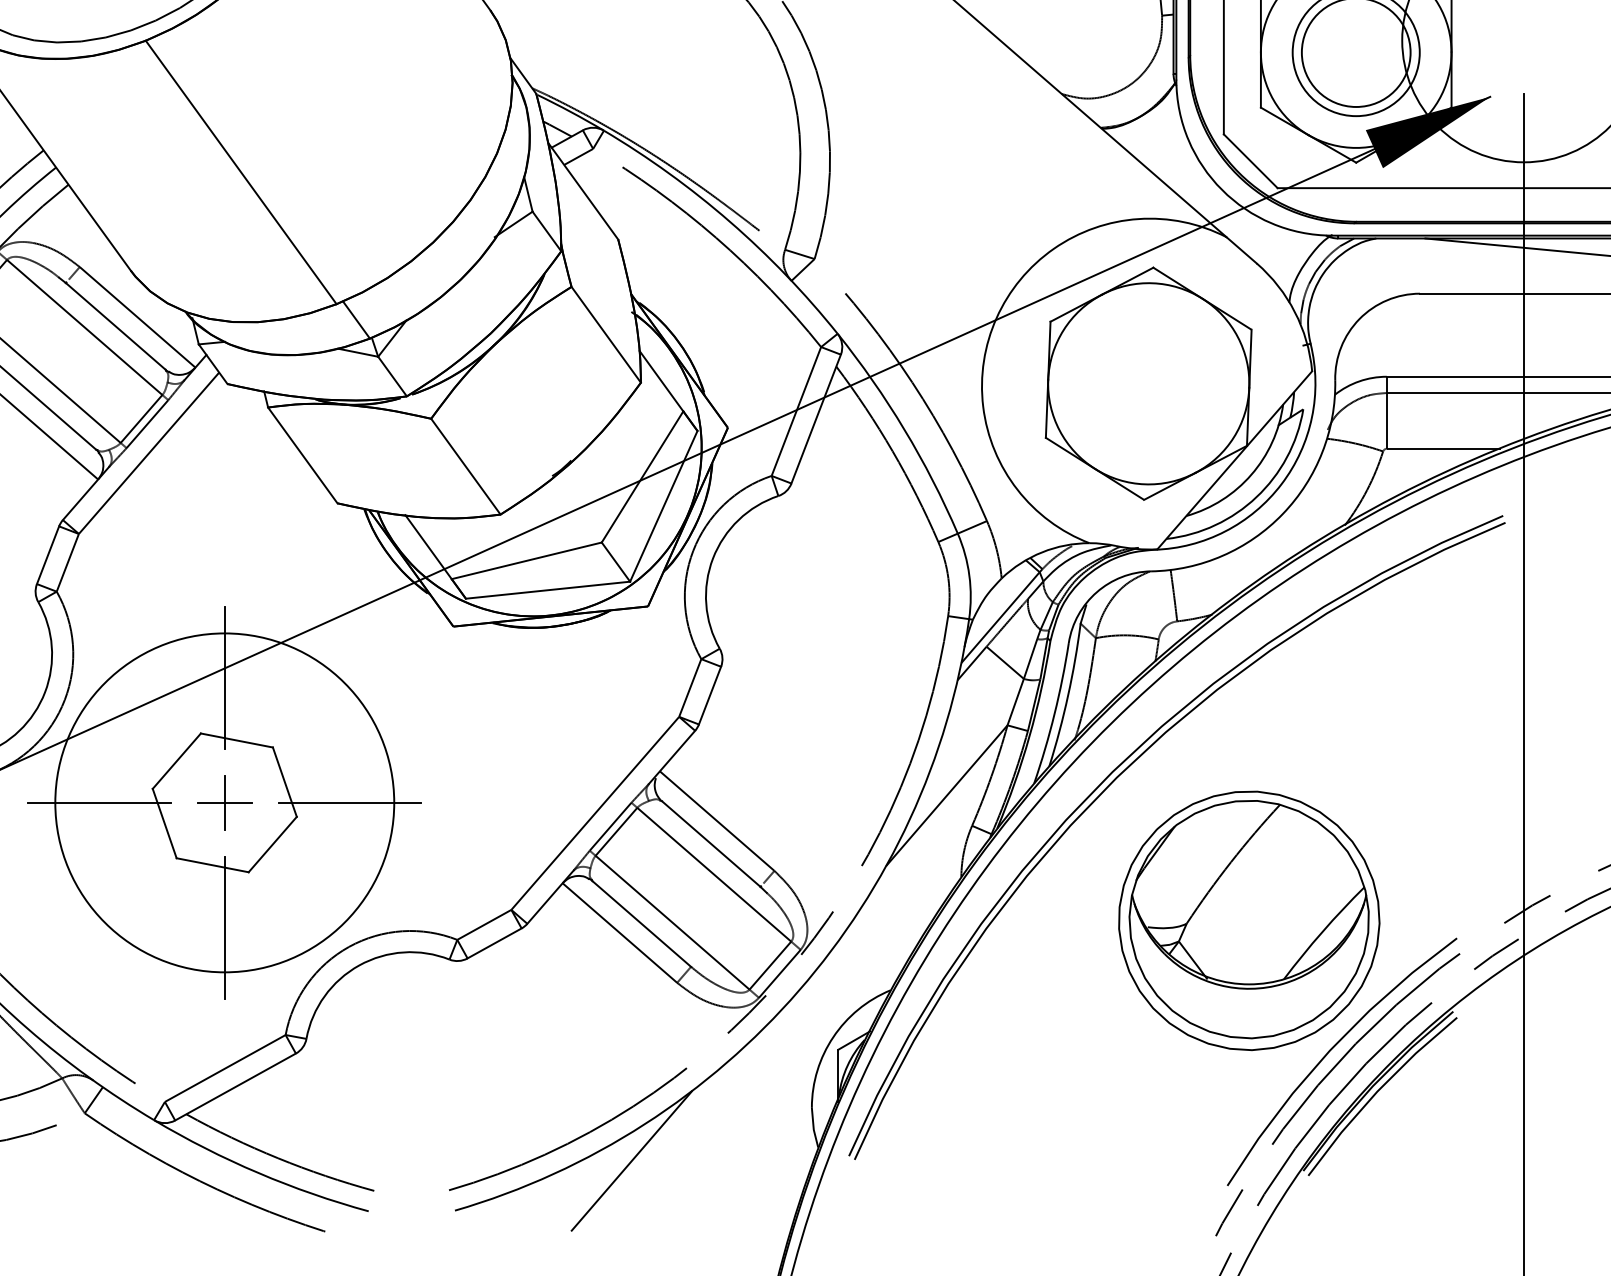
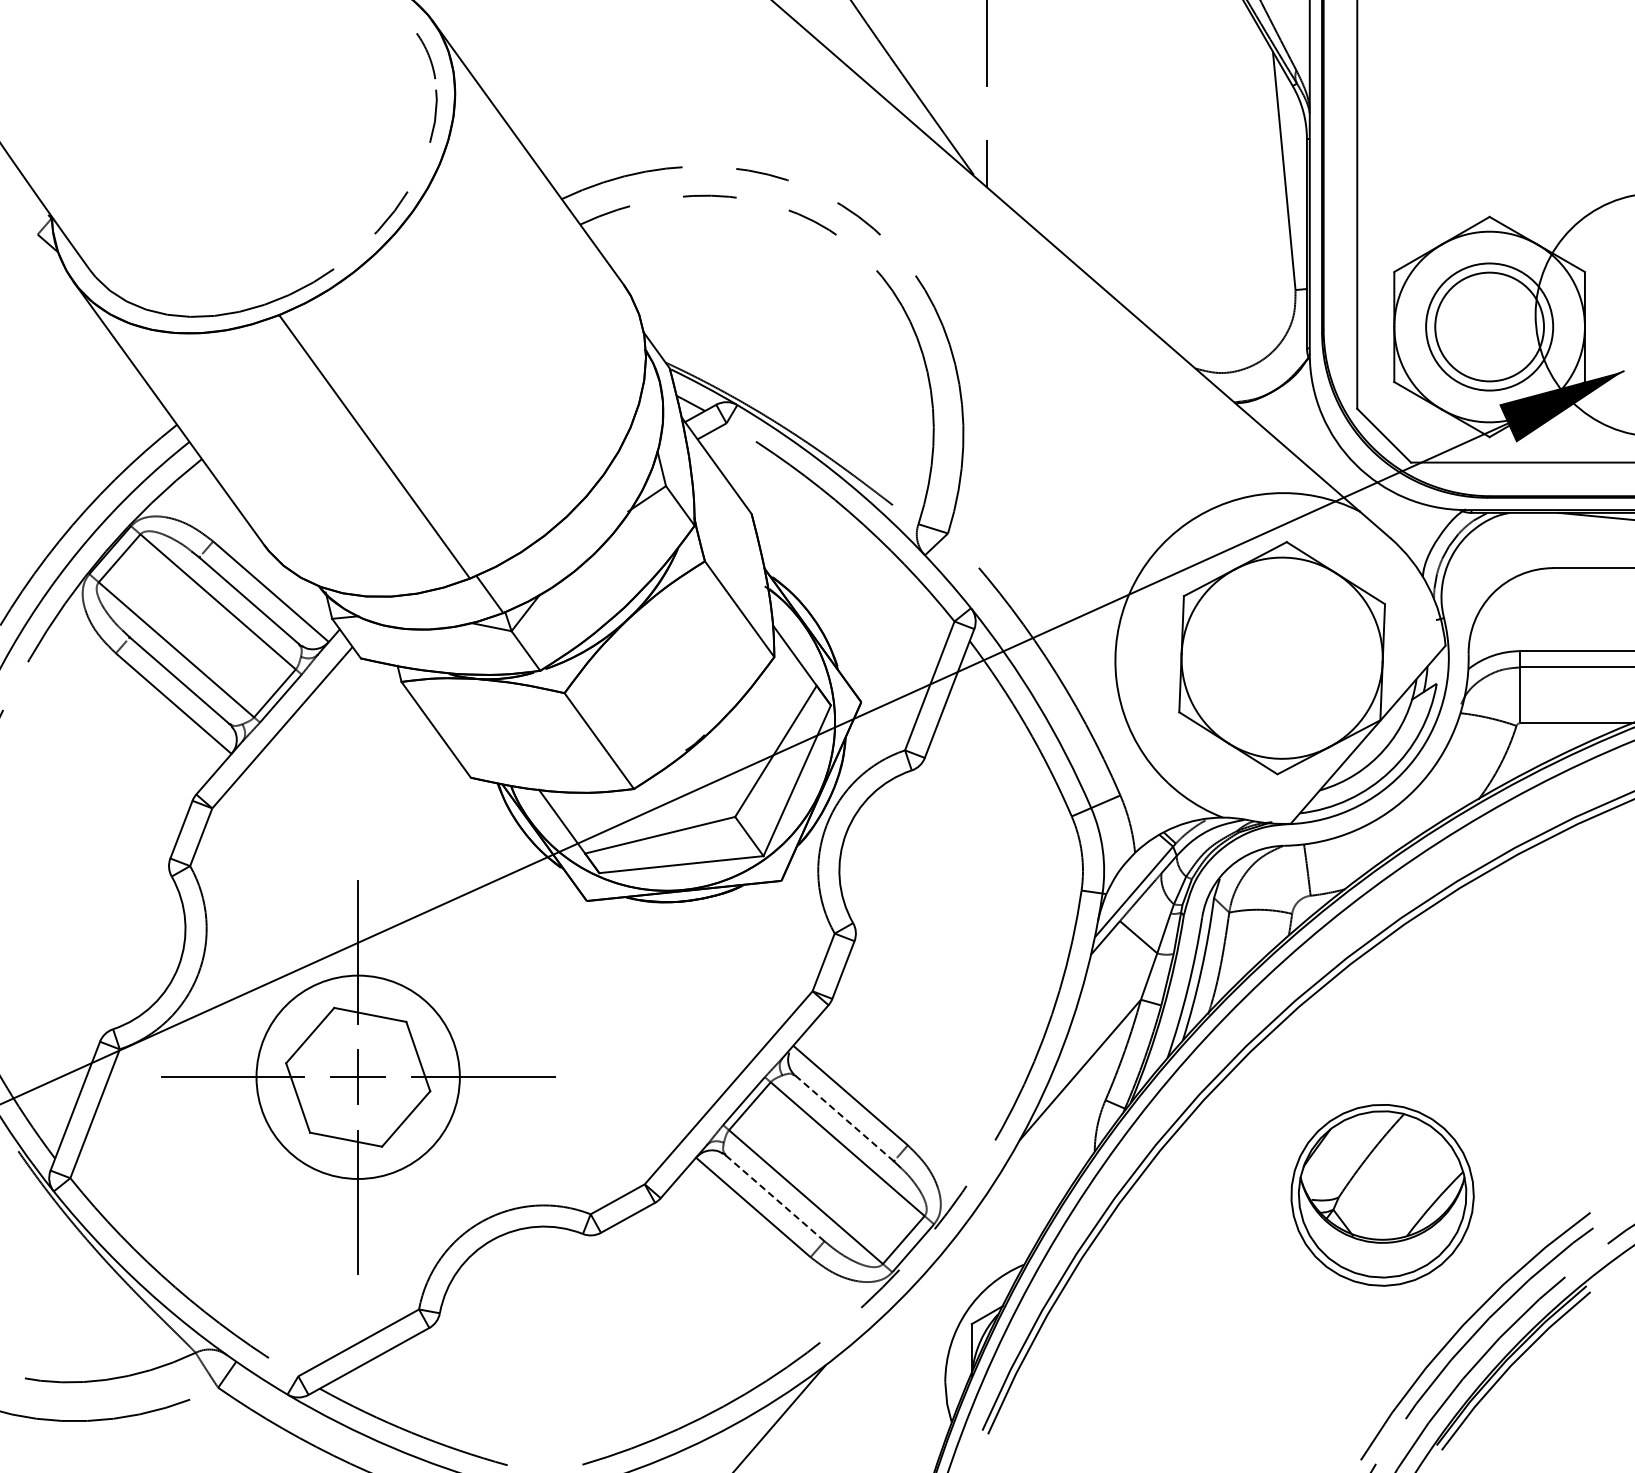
circle: (224, 802) -> (357, 1076), size x0.6
line: (711, 844) -> (844, 1118), solid -> dashed
part: (1249, 921) -> (1382, 1195), size x0.7
line: (642, 924) -> (775, 1198), solid -> dashed

